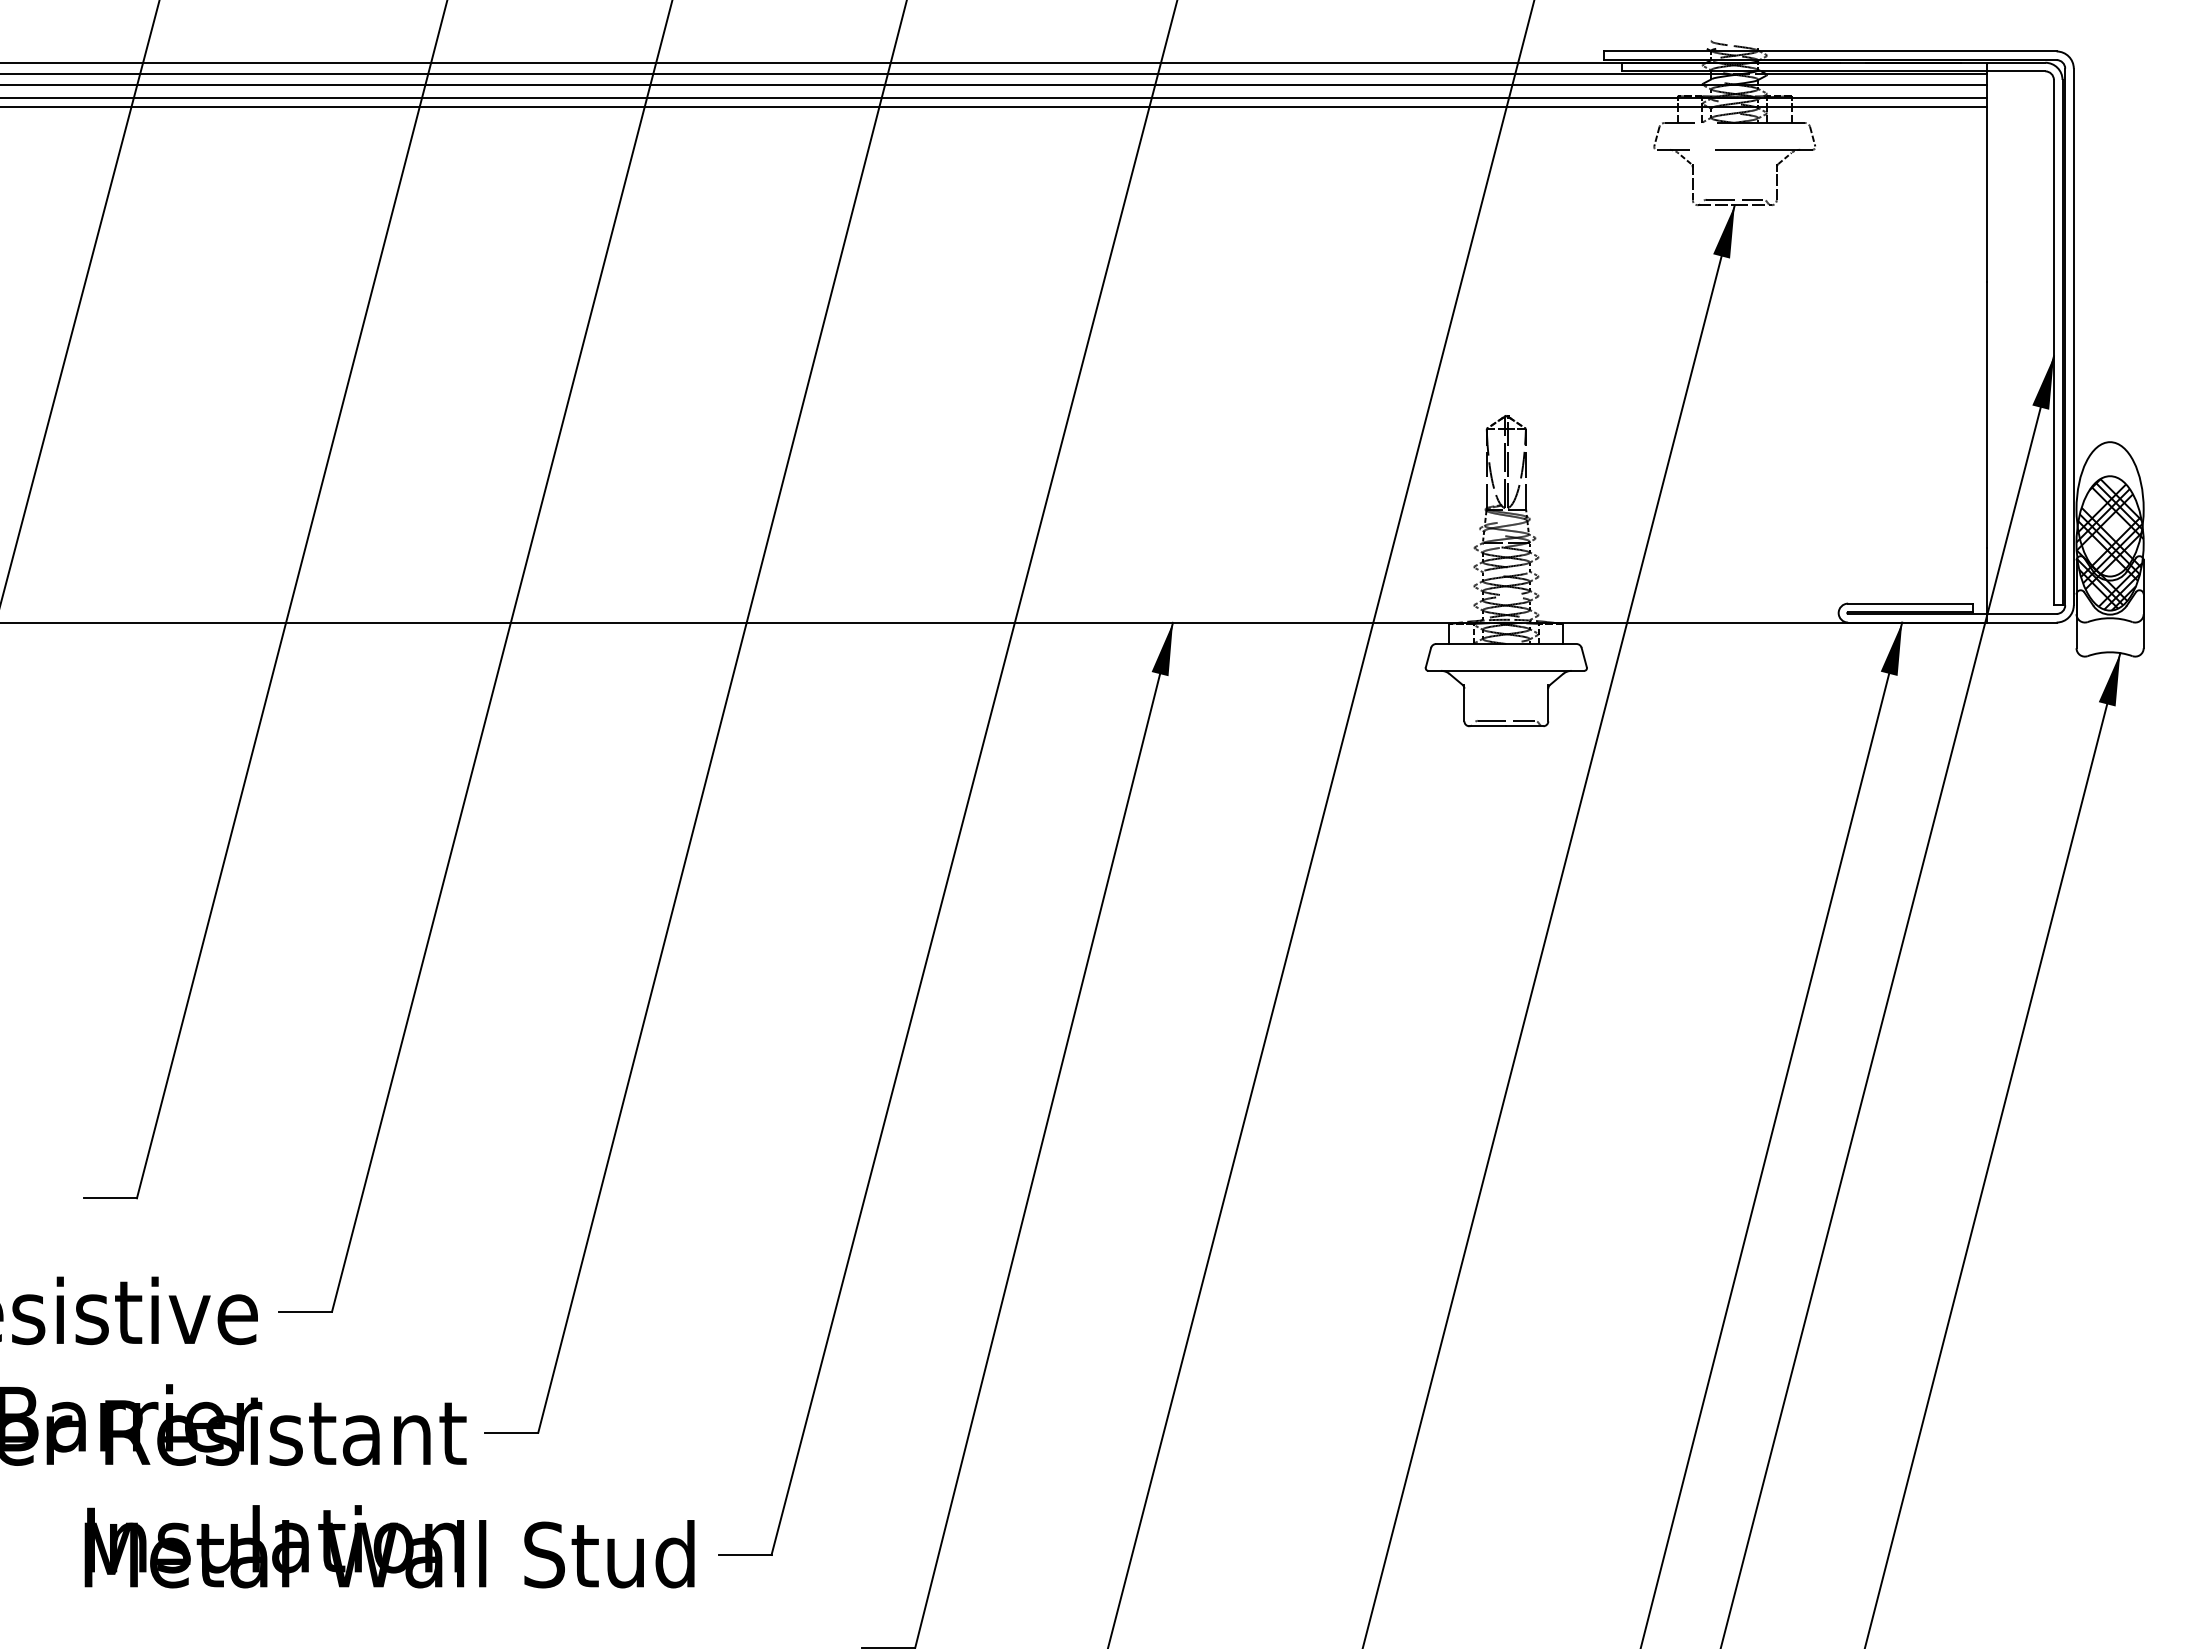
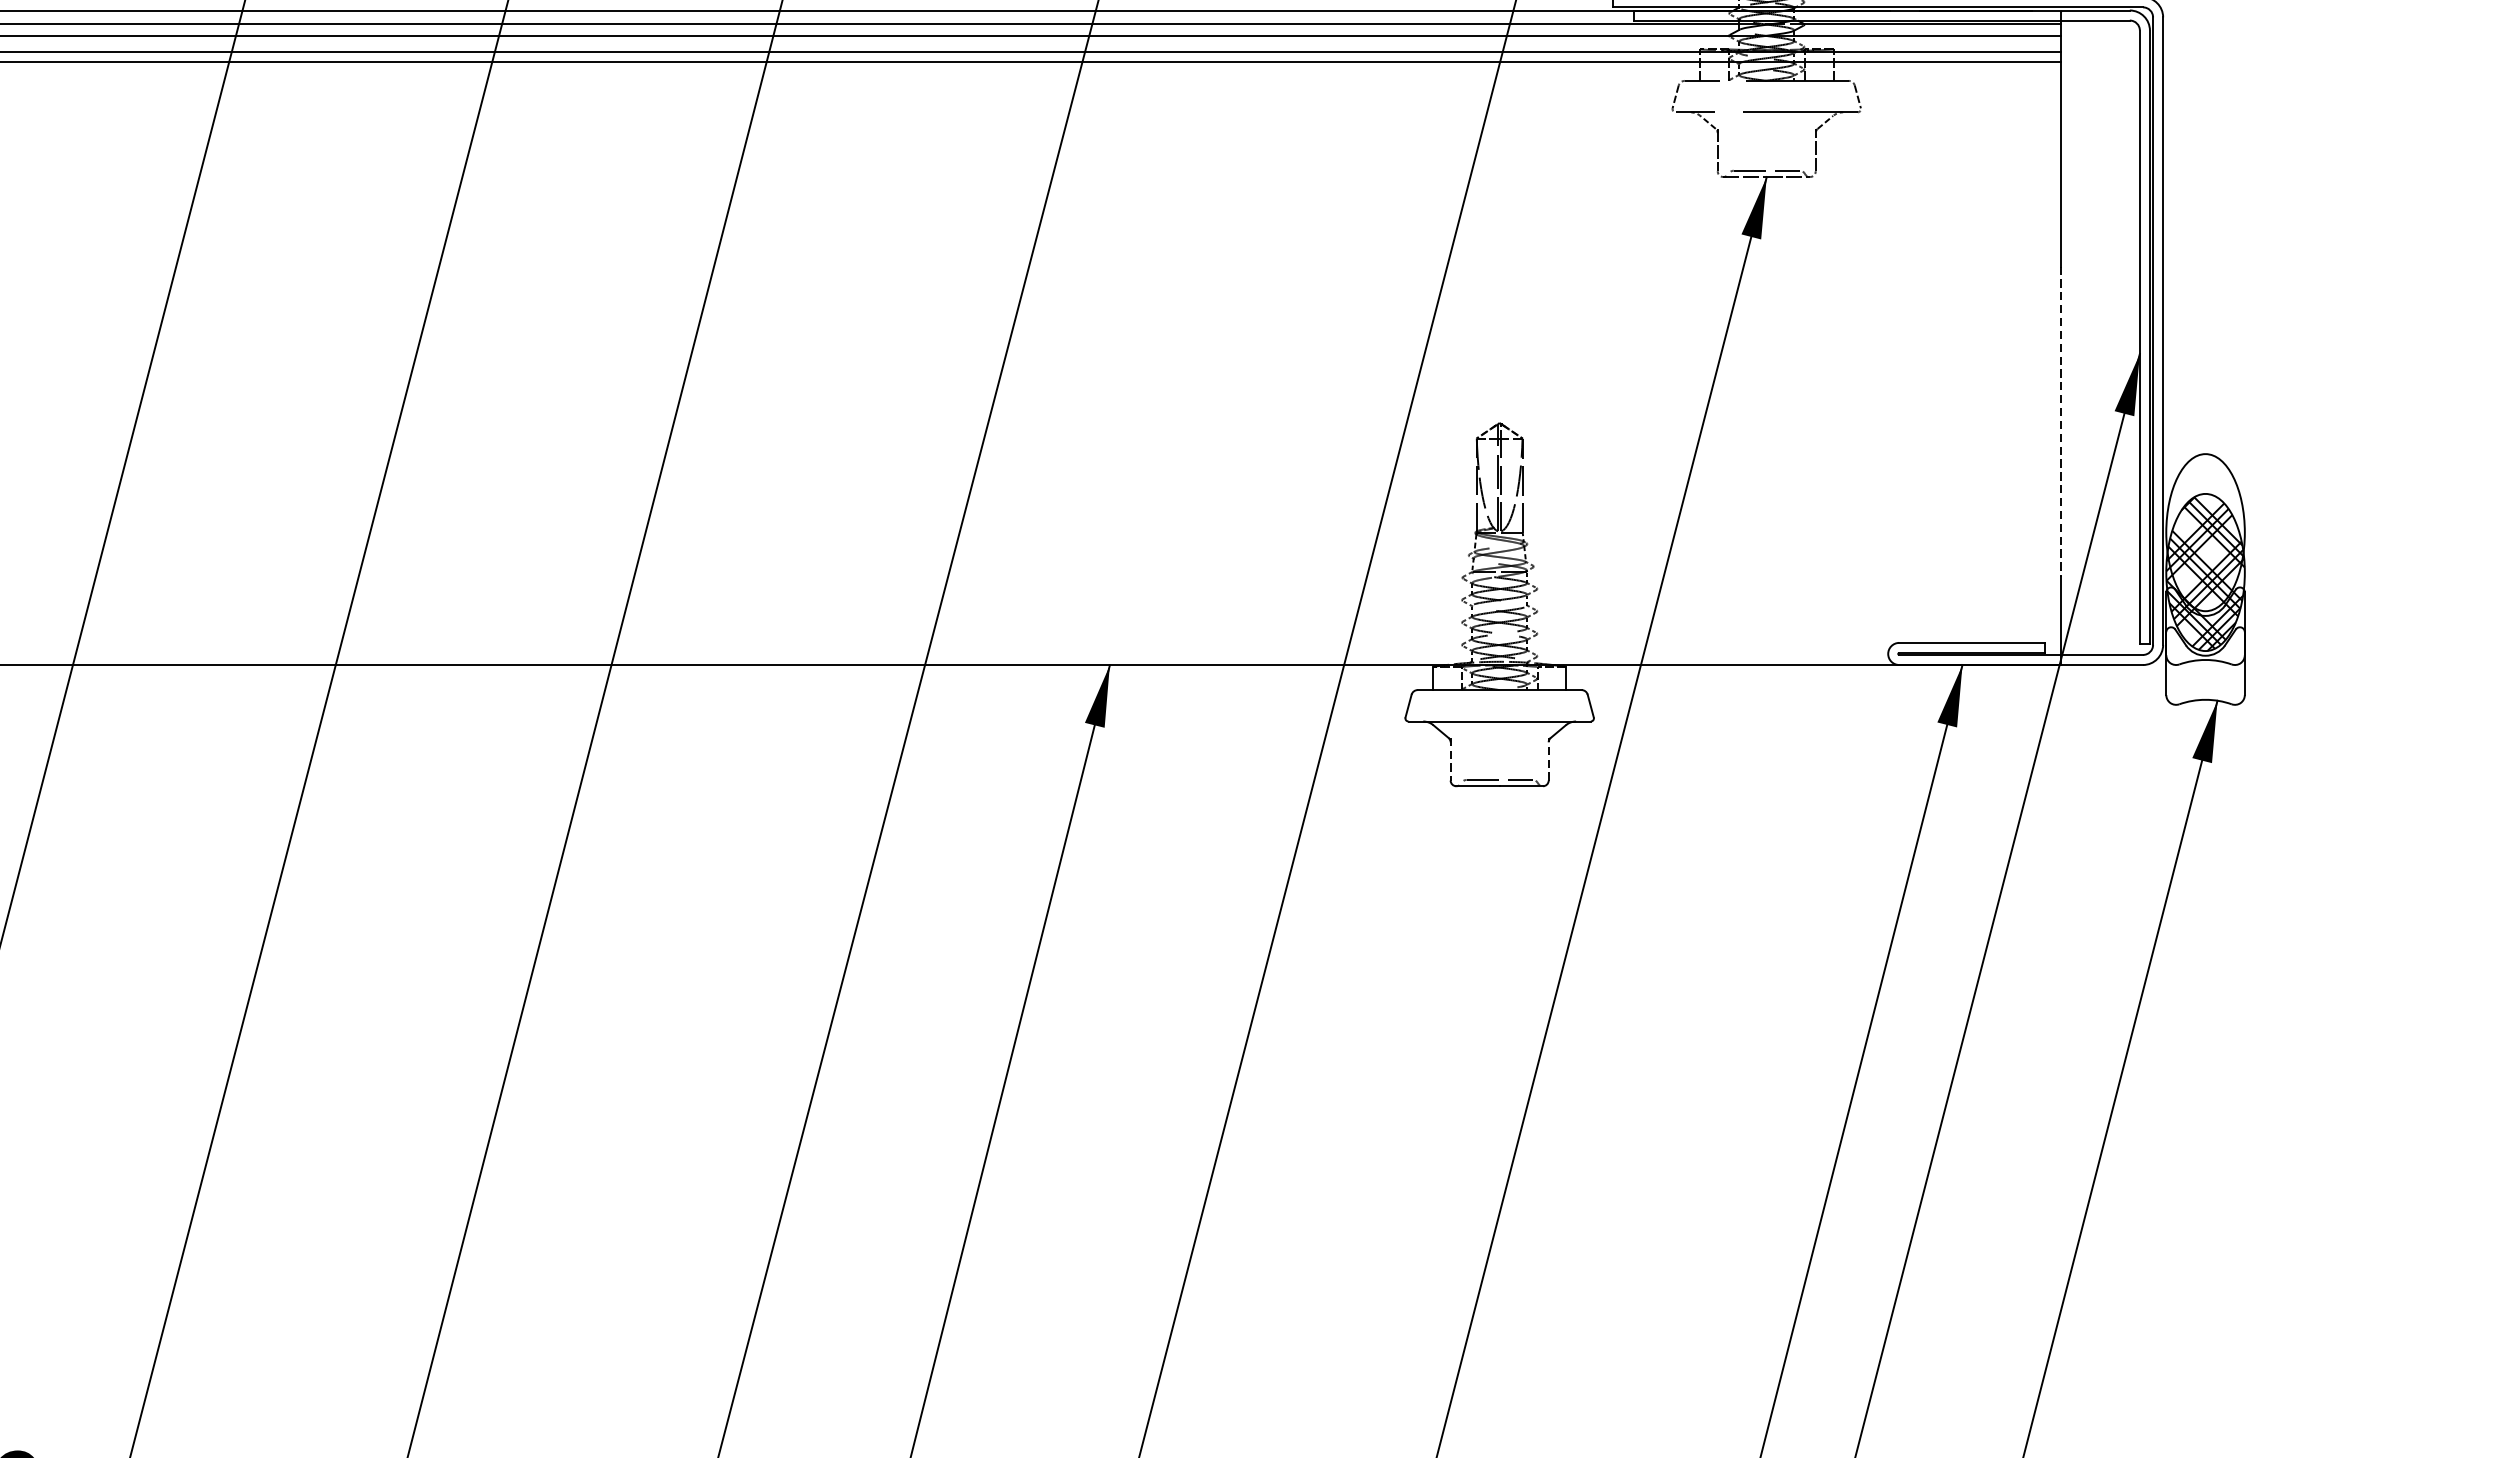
line: (1986, 414) -> (2061, 421), solid -> dashed
line: (1548, 702) -> (1548, 758), solid -> dashed
line: (1464, 703) -> (1450, 759), solid -> dashed

